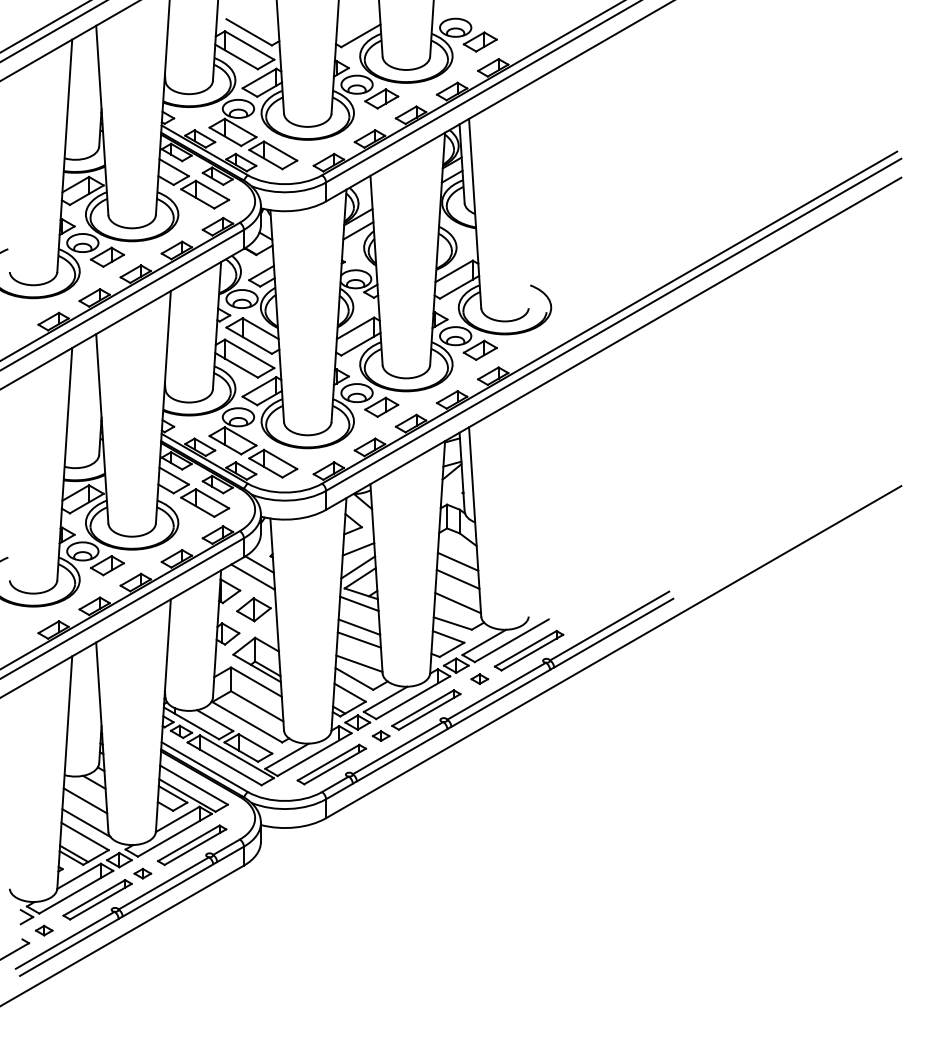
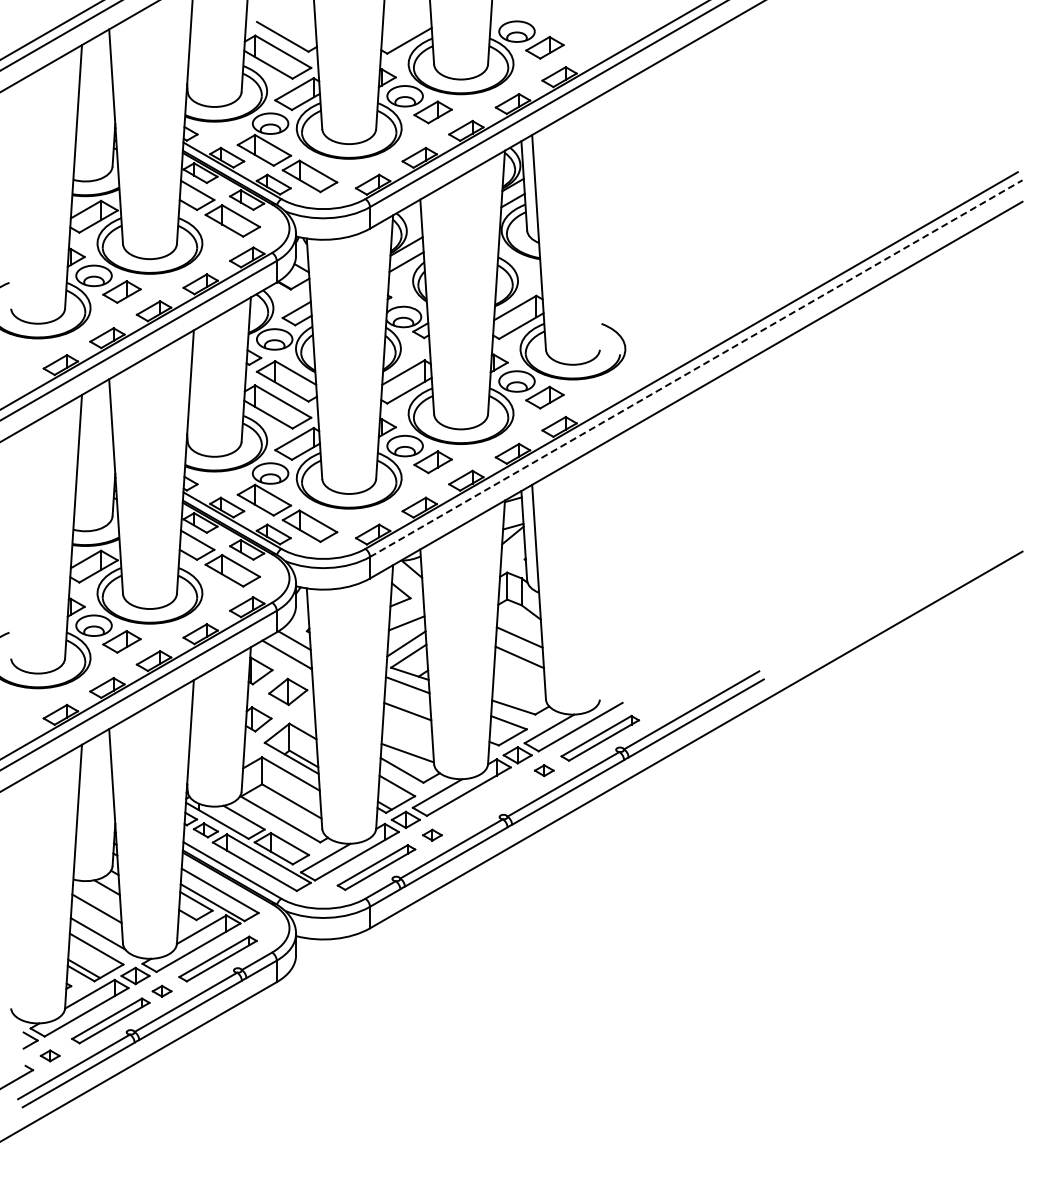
line: (613, 324) -> (696, 368), solid -> dashed
line: (457, 602) -> (519, 683), removed
line: (359, 639) -> (407, 725), removed
part: (426, 709) -> (483, 805), removed

